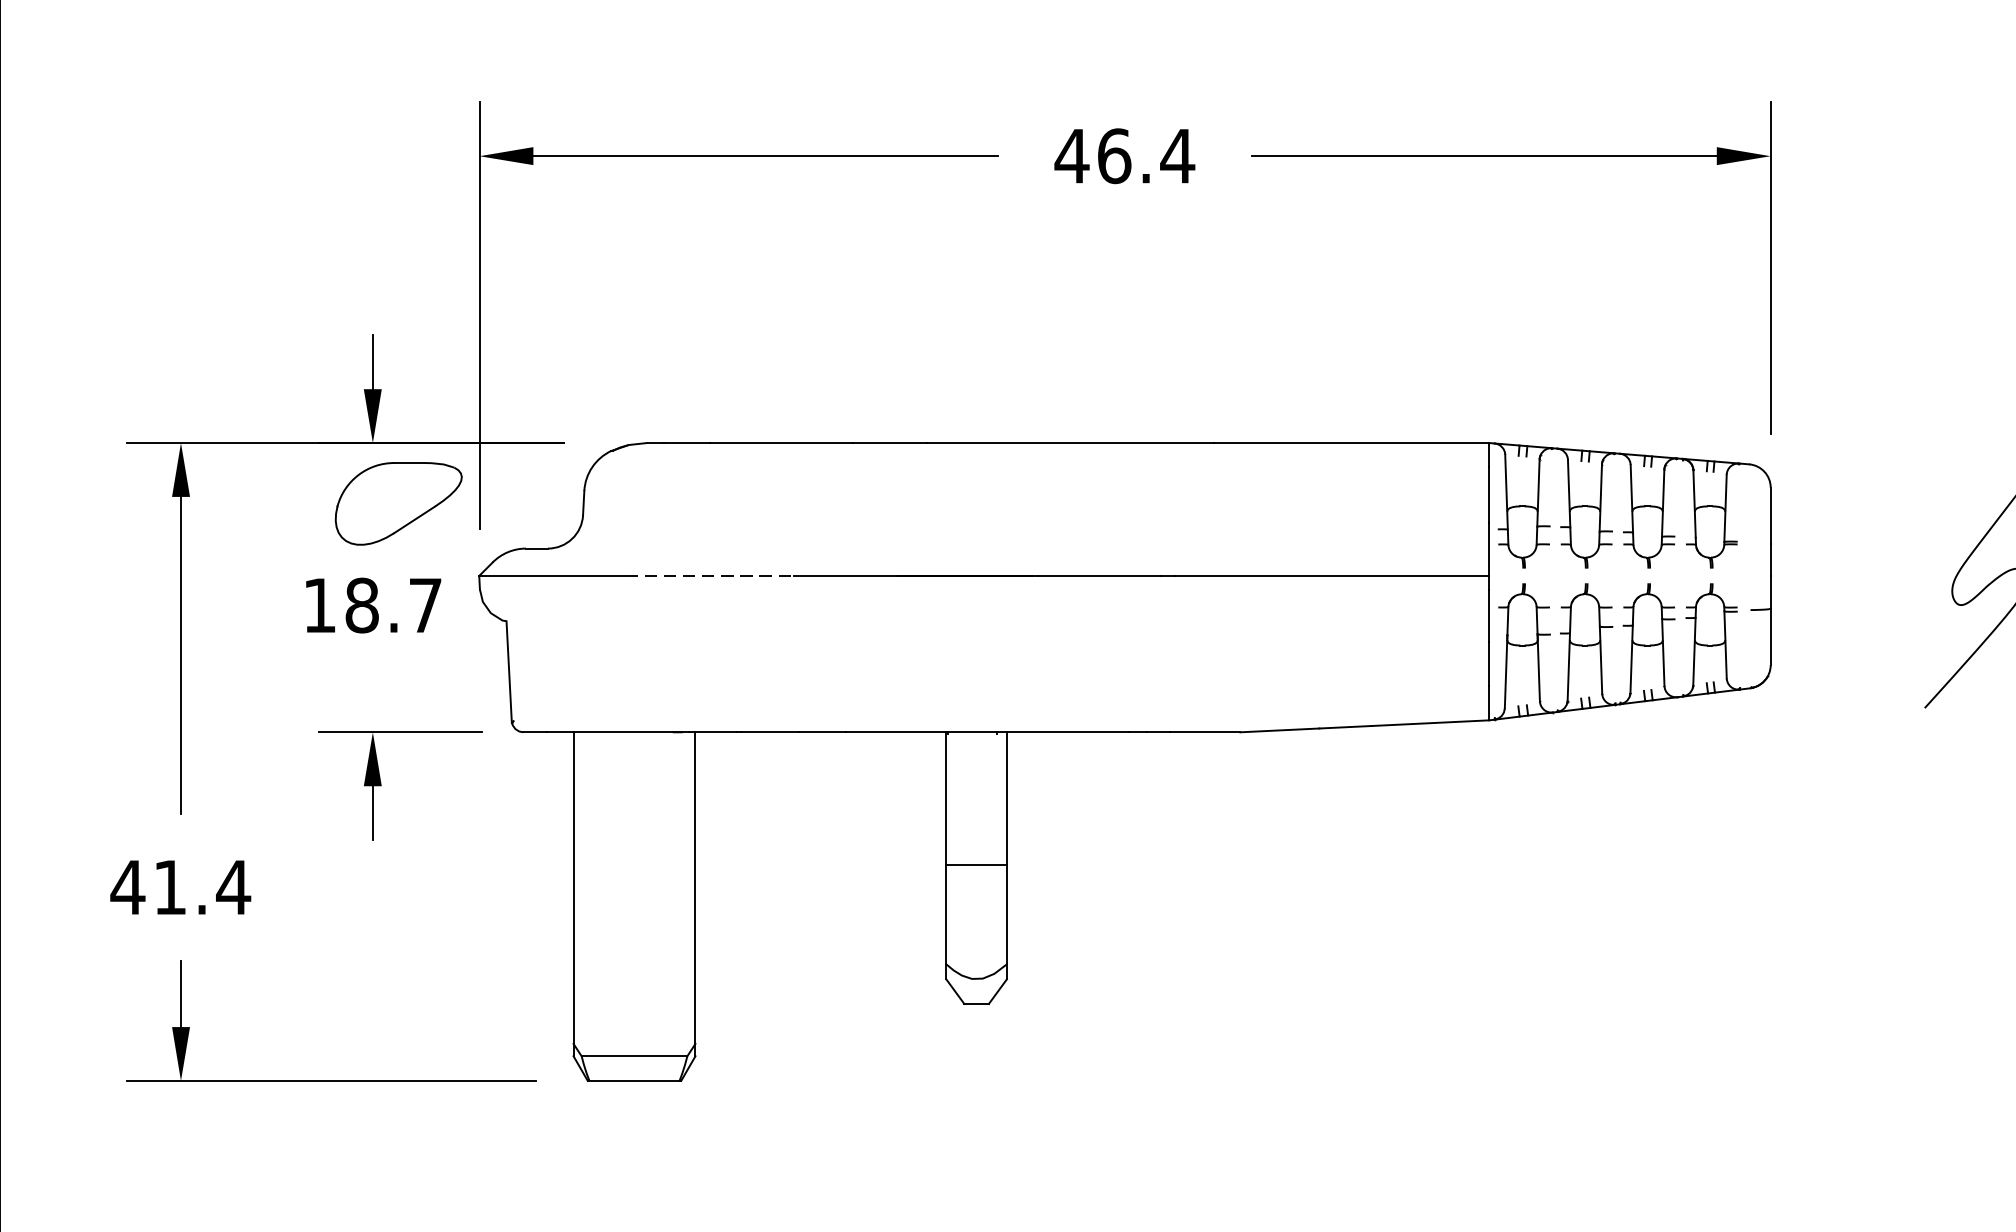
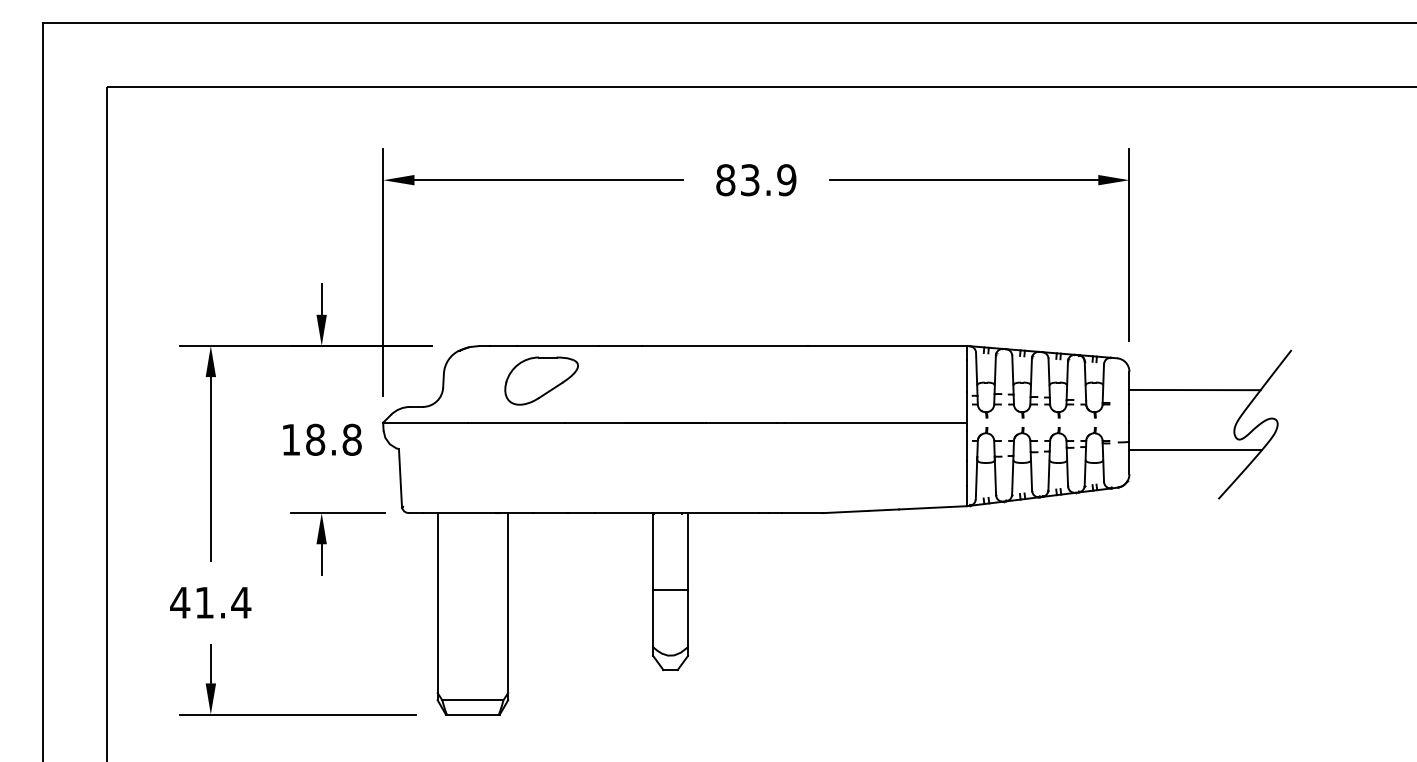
text: (1123, 156) -> (755, 180), 46.4 -> 83.9
part: (398, 502) -> (541, 380), moved
line: (1883, 518) -> (1194, 389), added
line: (711, 575) -> (517, 422), dashed -> solid
text: (424, 604) -> (351, 439), 18.7 -> 18.8
line: (1885, 623) -> (1195, 450), added

